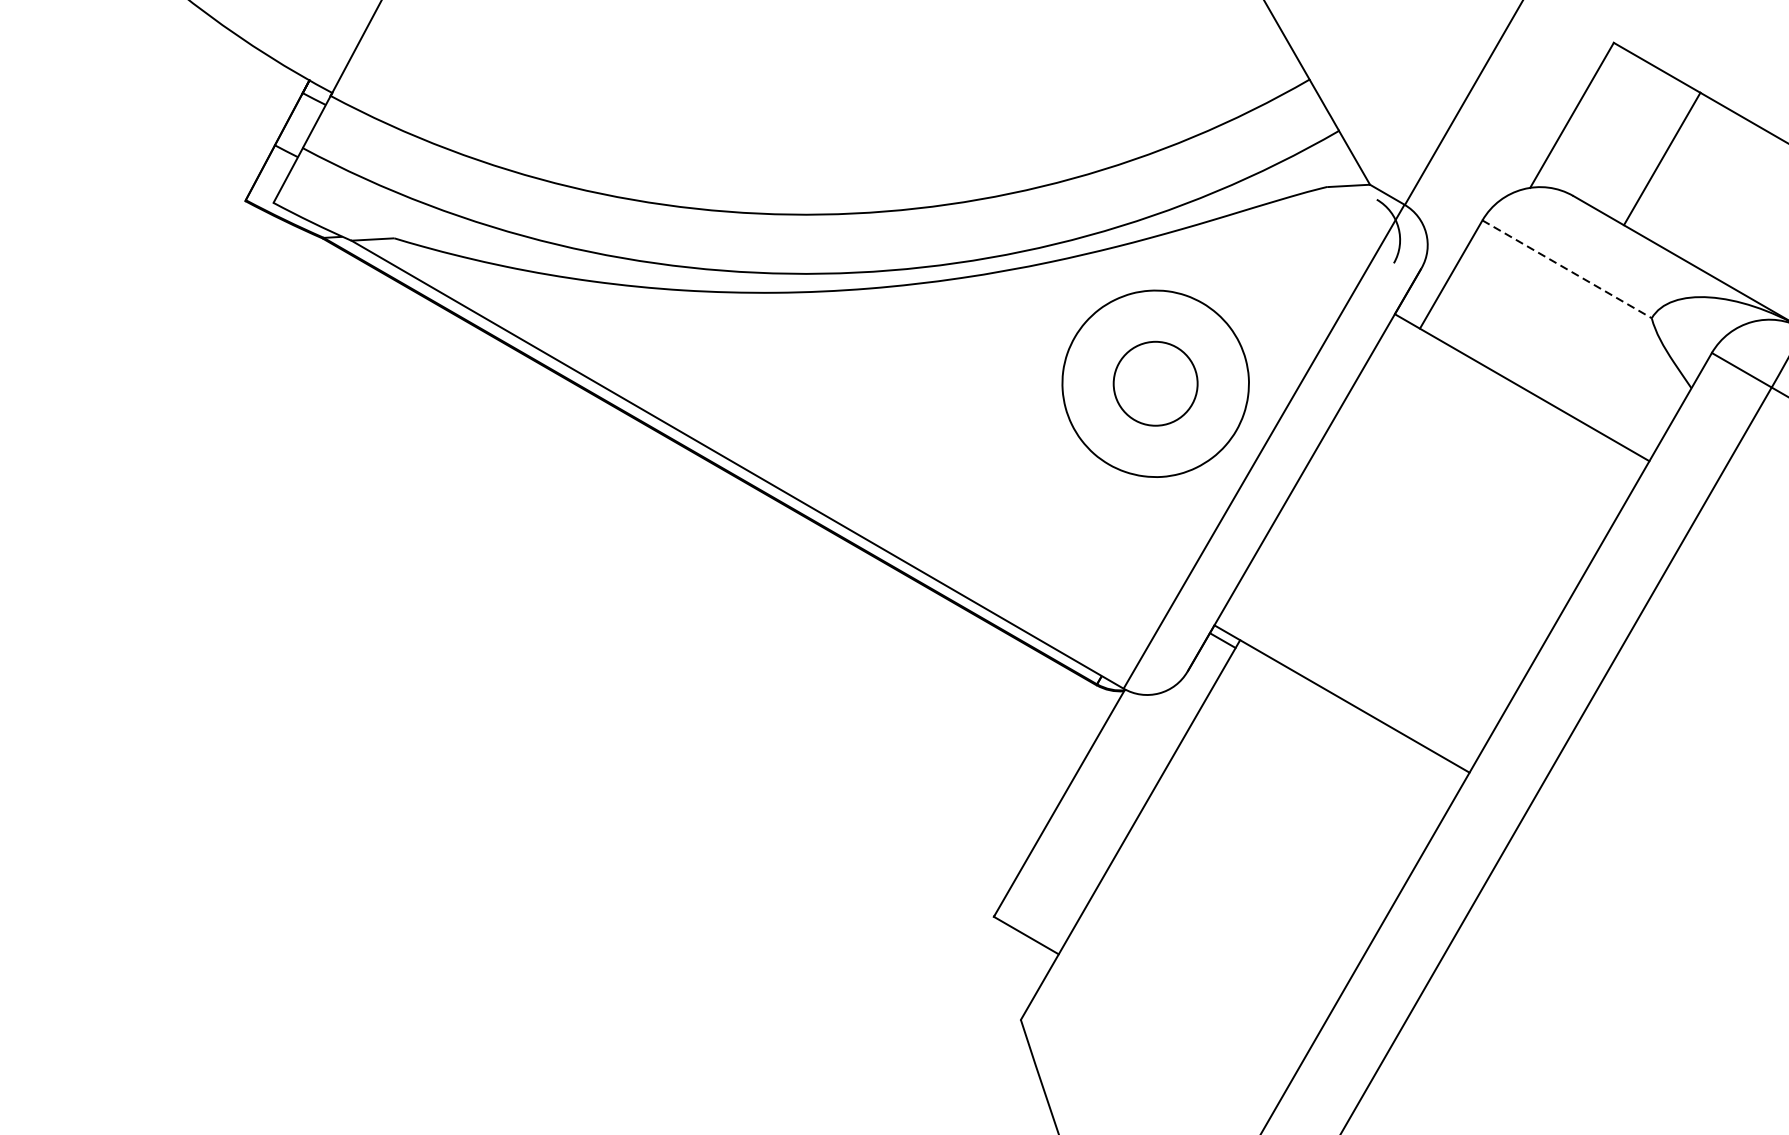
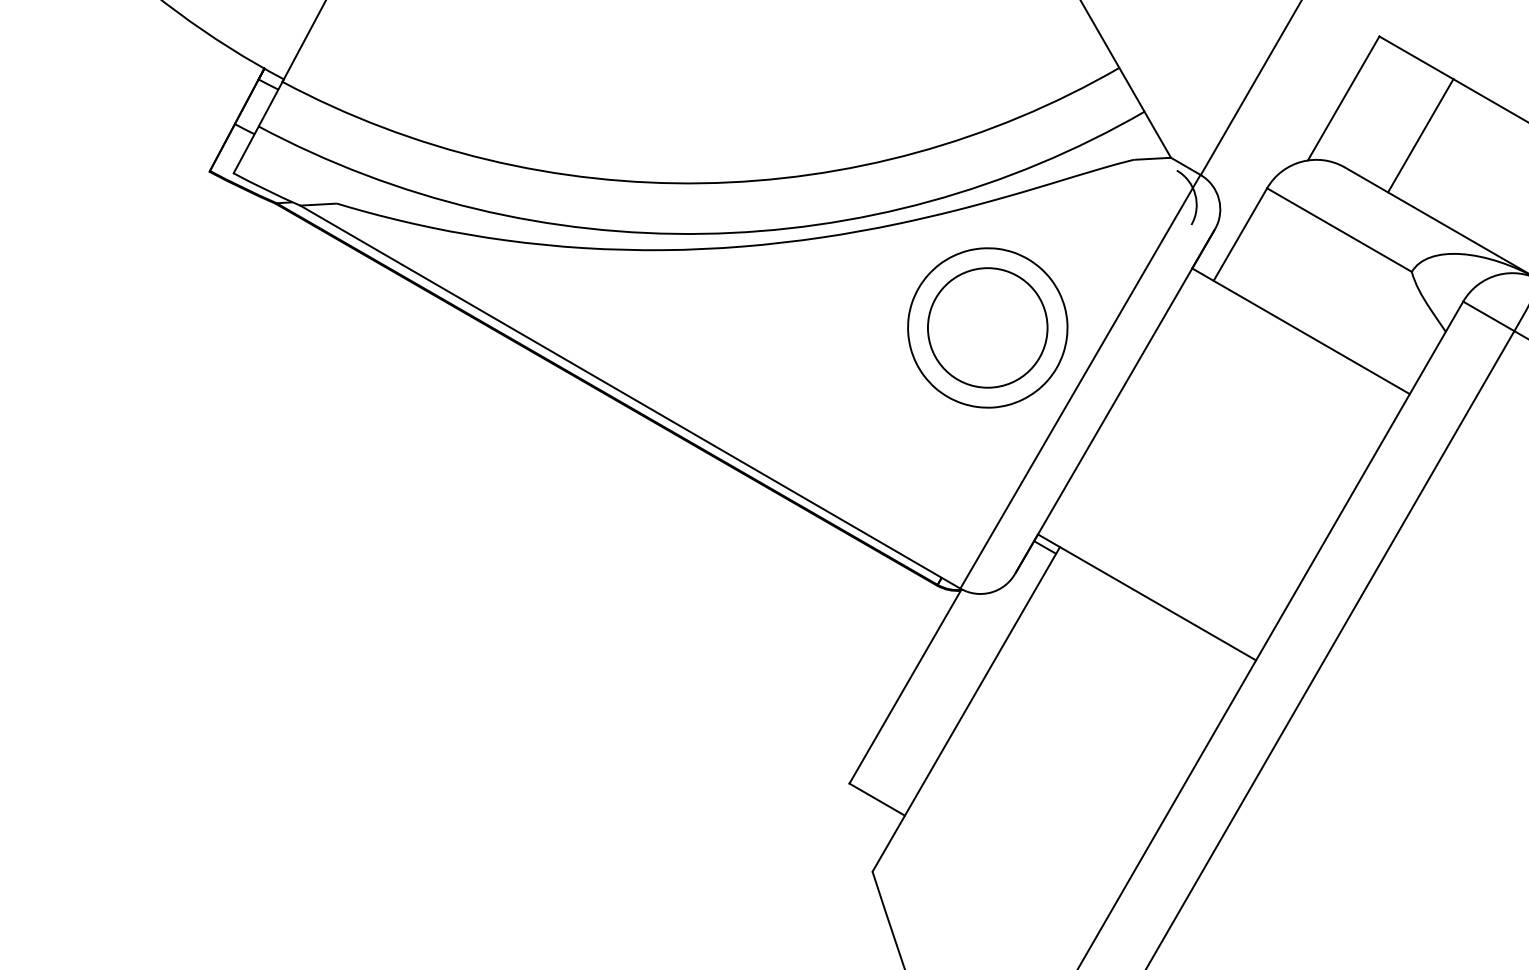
line: (1567, 269) -> (1339, 230), dashed -> solid
circle: (1155, 383) -> (987, 327), size x1.67

